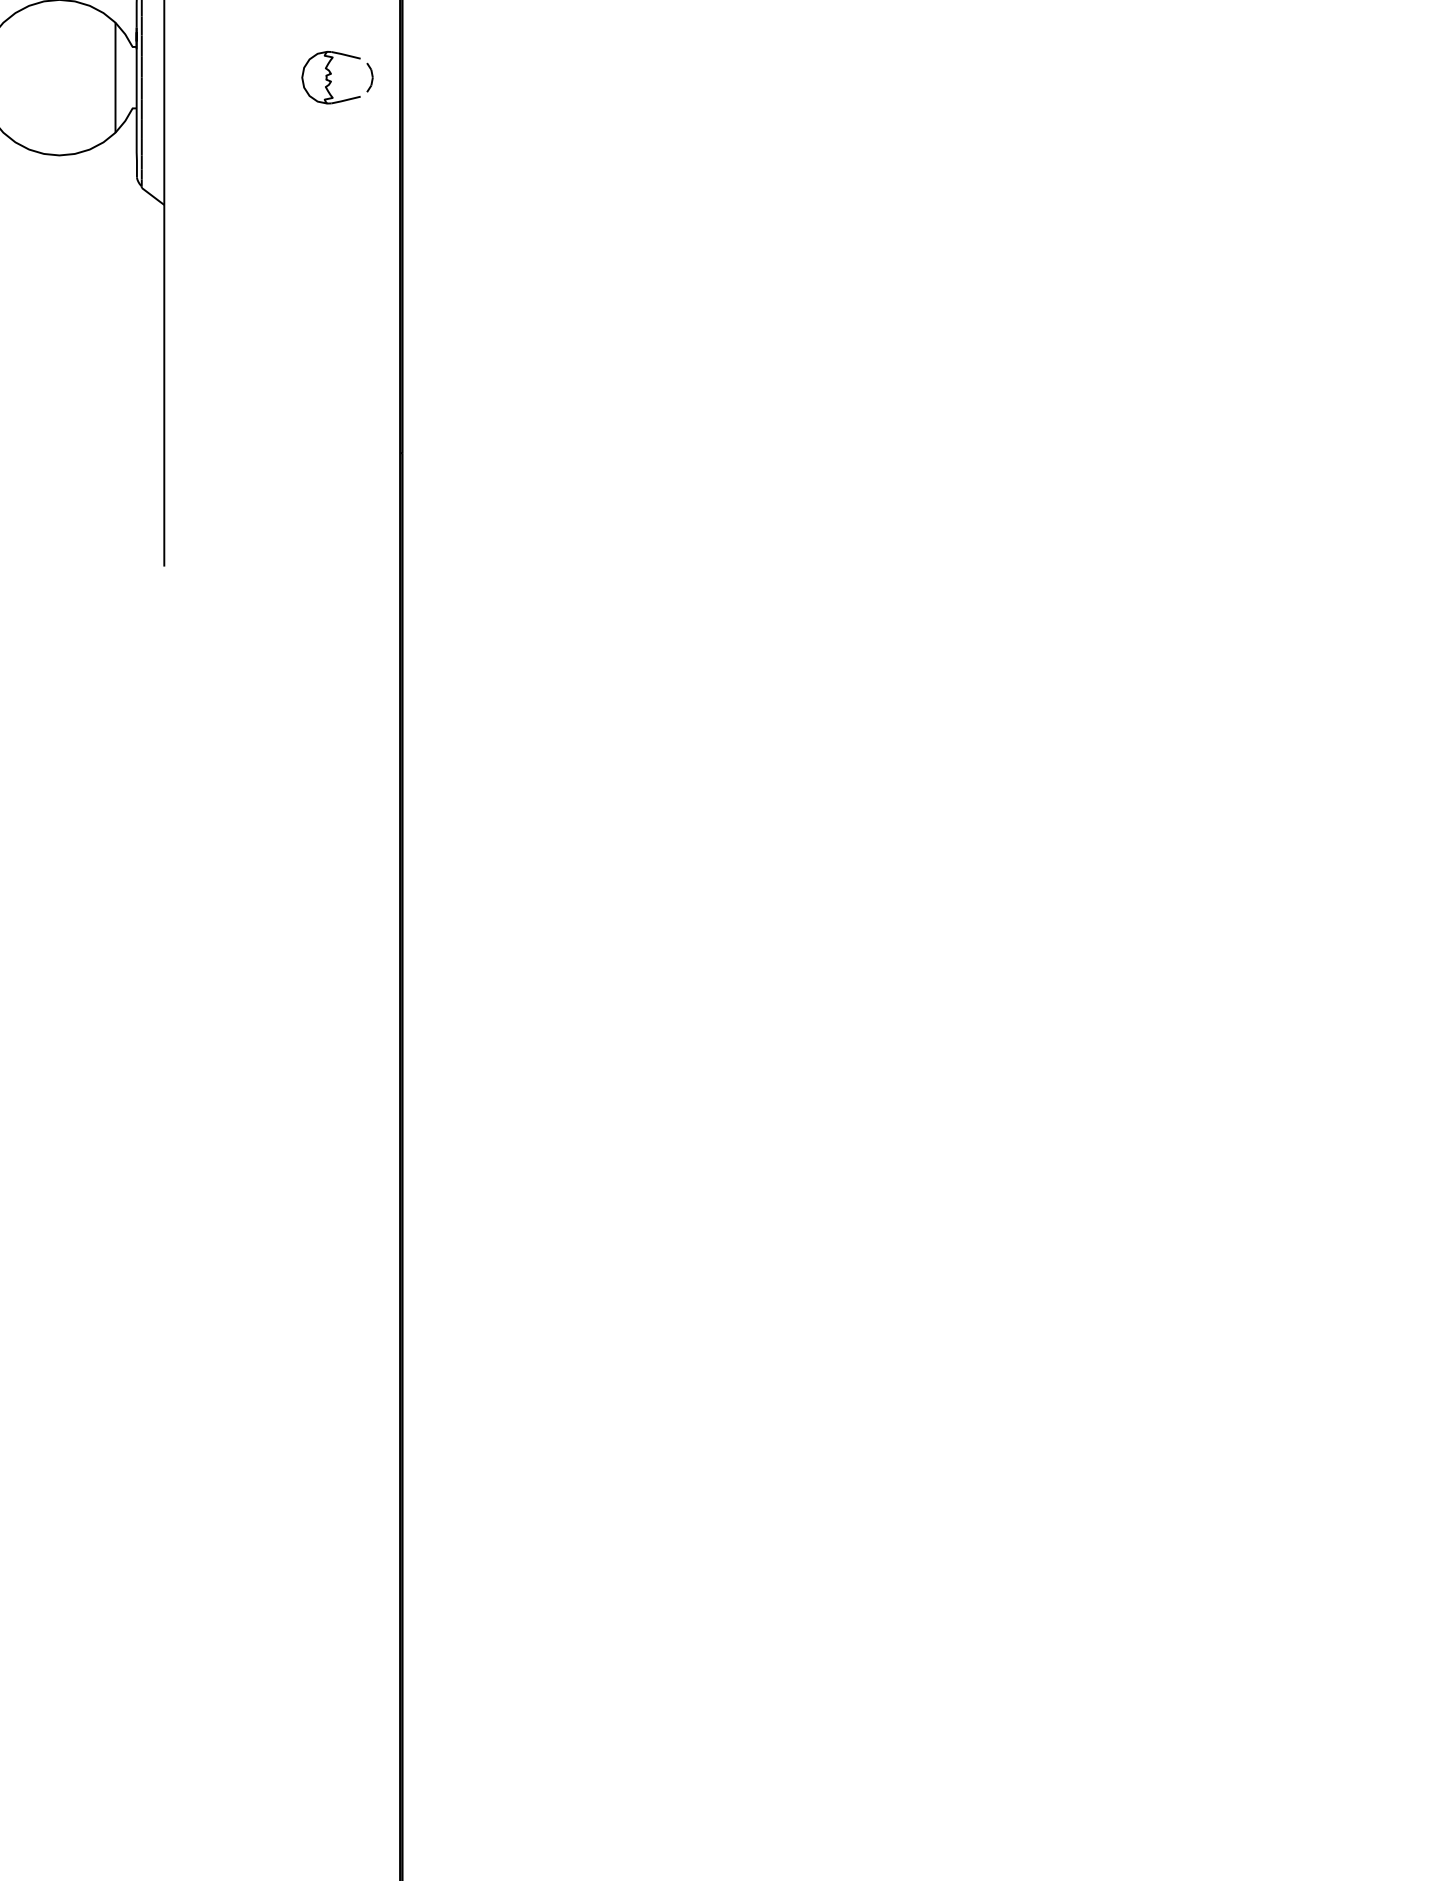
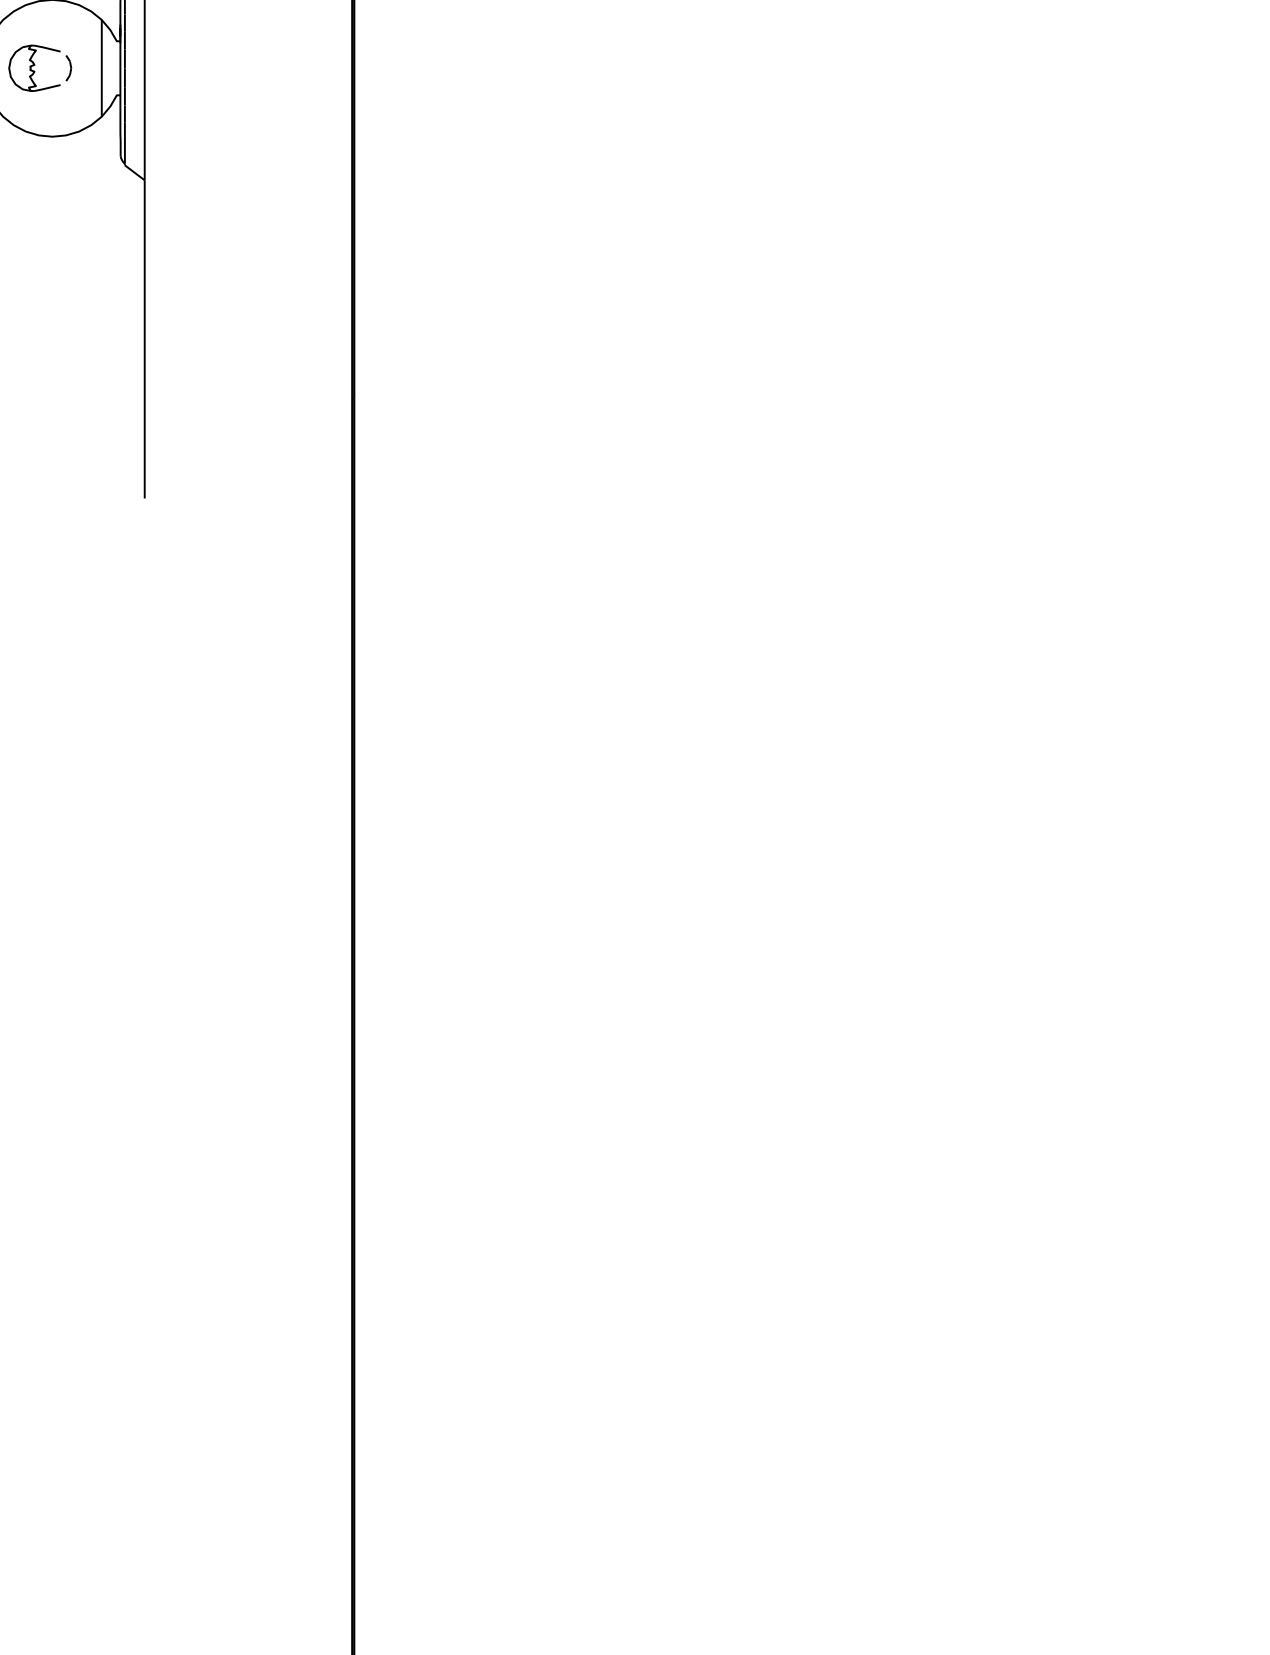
part: (331, 74) -> (34, 65), moved

